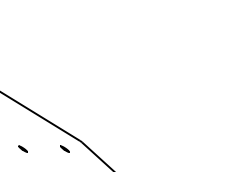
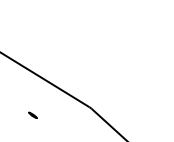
part: (64, 148) -> (74, 114), removed

